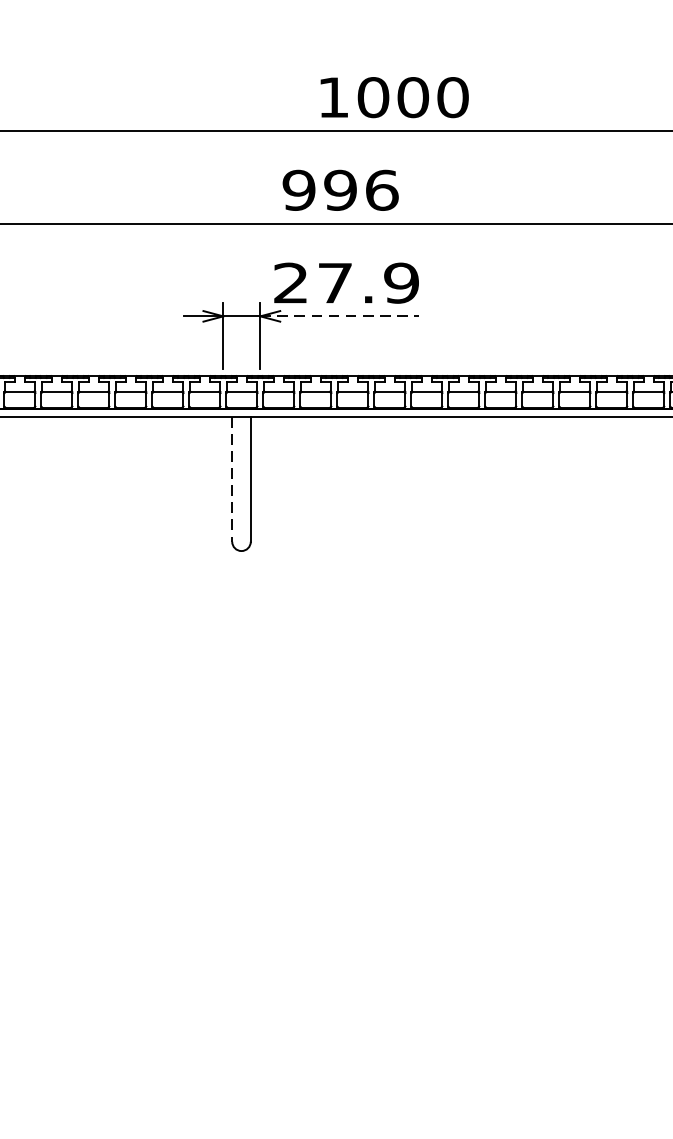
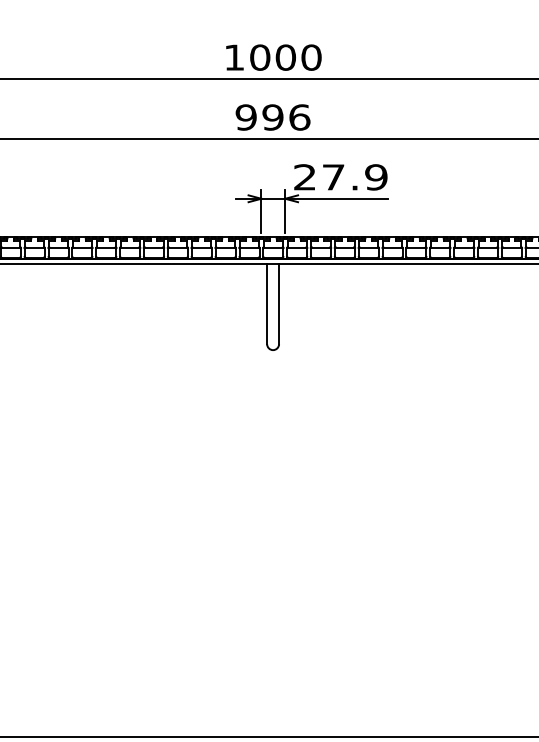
text: (394, 97) -> (273, 57), moved
text: (339, 190) -> (272, 117), moved
line: (341, 315) -> (337, 198), dashed -> solid
line: (232, 480) -> (267, 304), dashed -> solid

